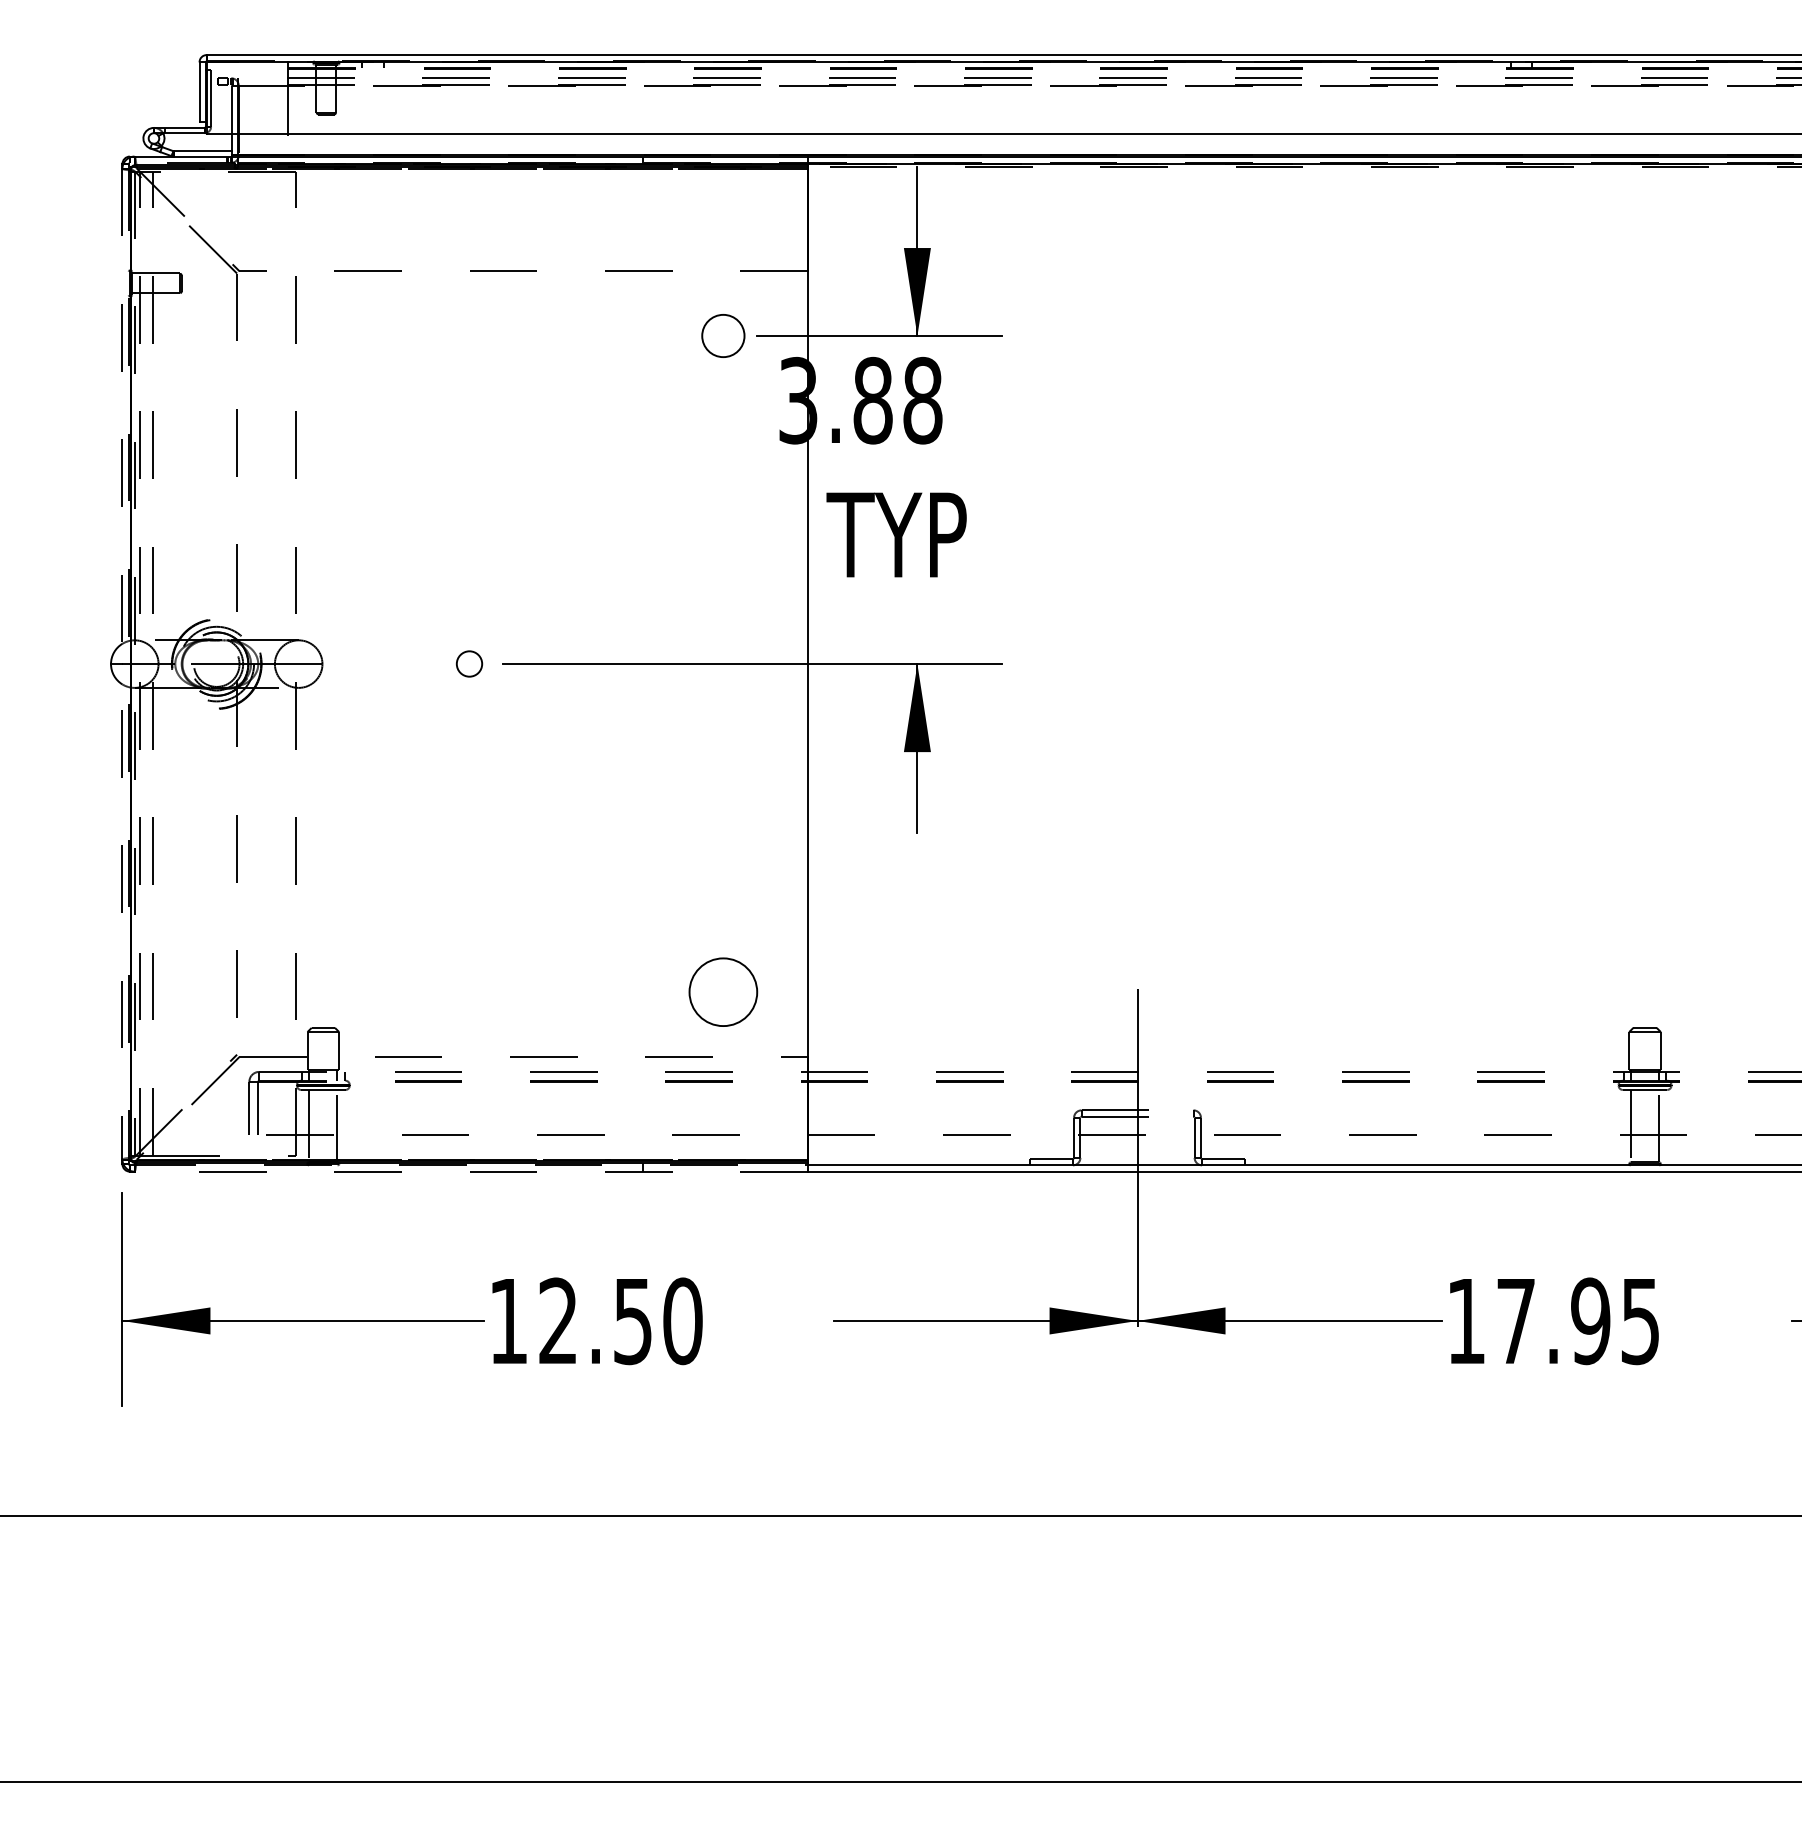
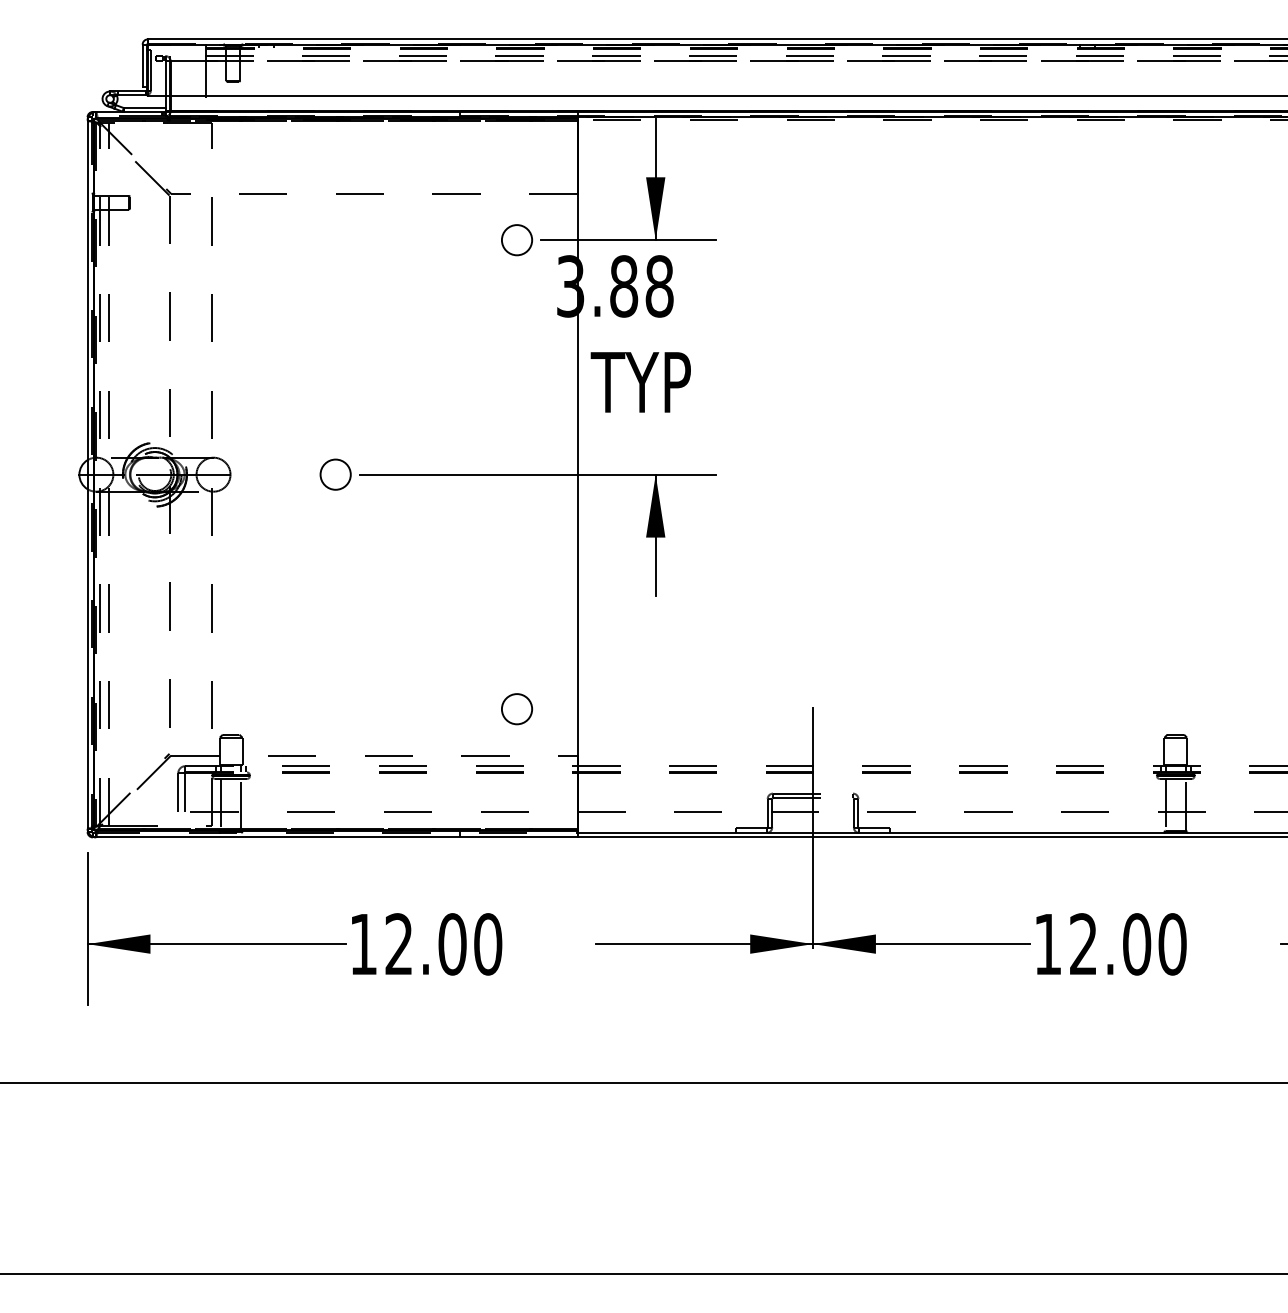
circle: (469, 663) -> (335, 474), size x1.67
line: (122, 665) -> (87, 475), dashed -> solid
circle: (722, 992) -> (516, 709), size x0.62
line: (470, 1171) -> (336, 837), dashed -> solid
text: (633, 1321) -> (452, 944), 12.50 -> 12.00
text: (1578, 1321) -> (1128, 944), 17.95 -> 12.00

